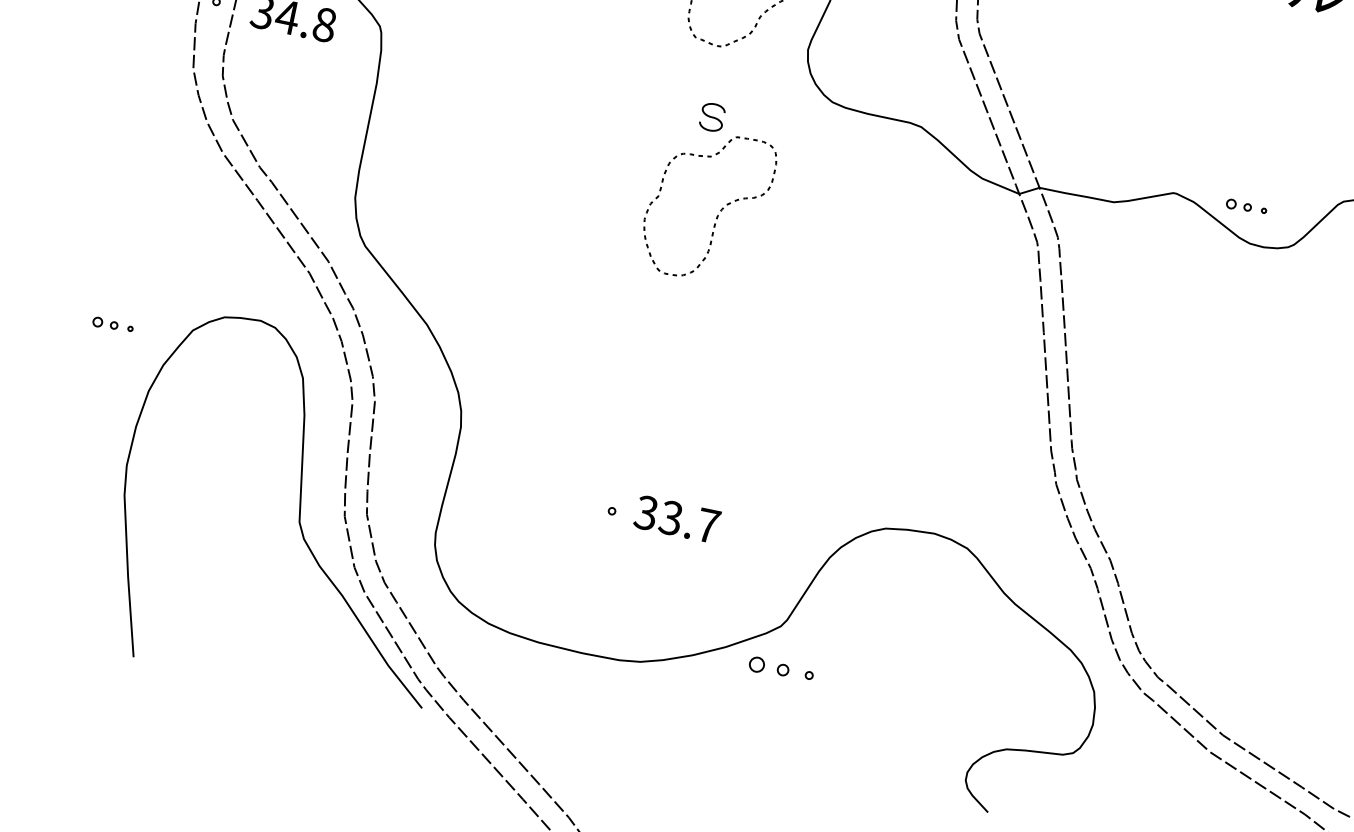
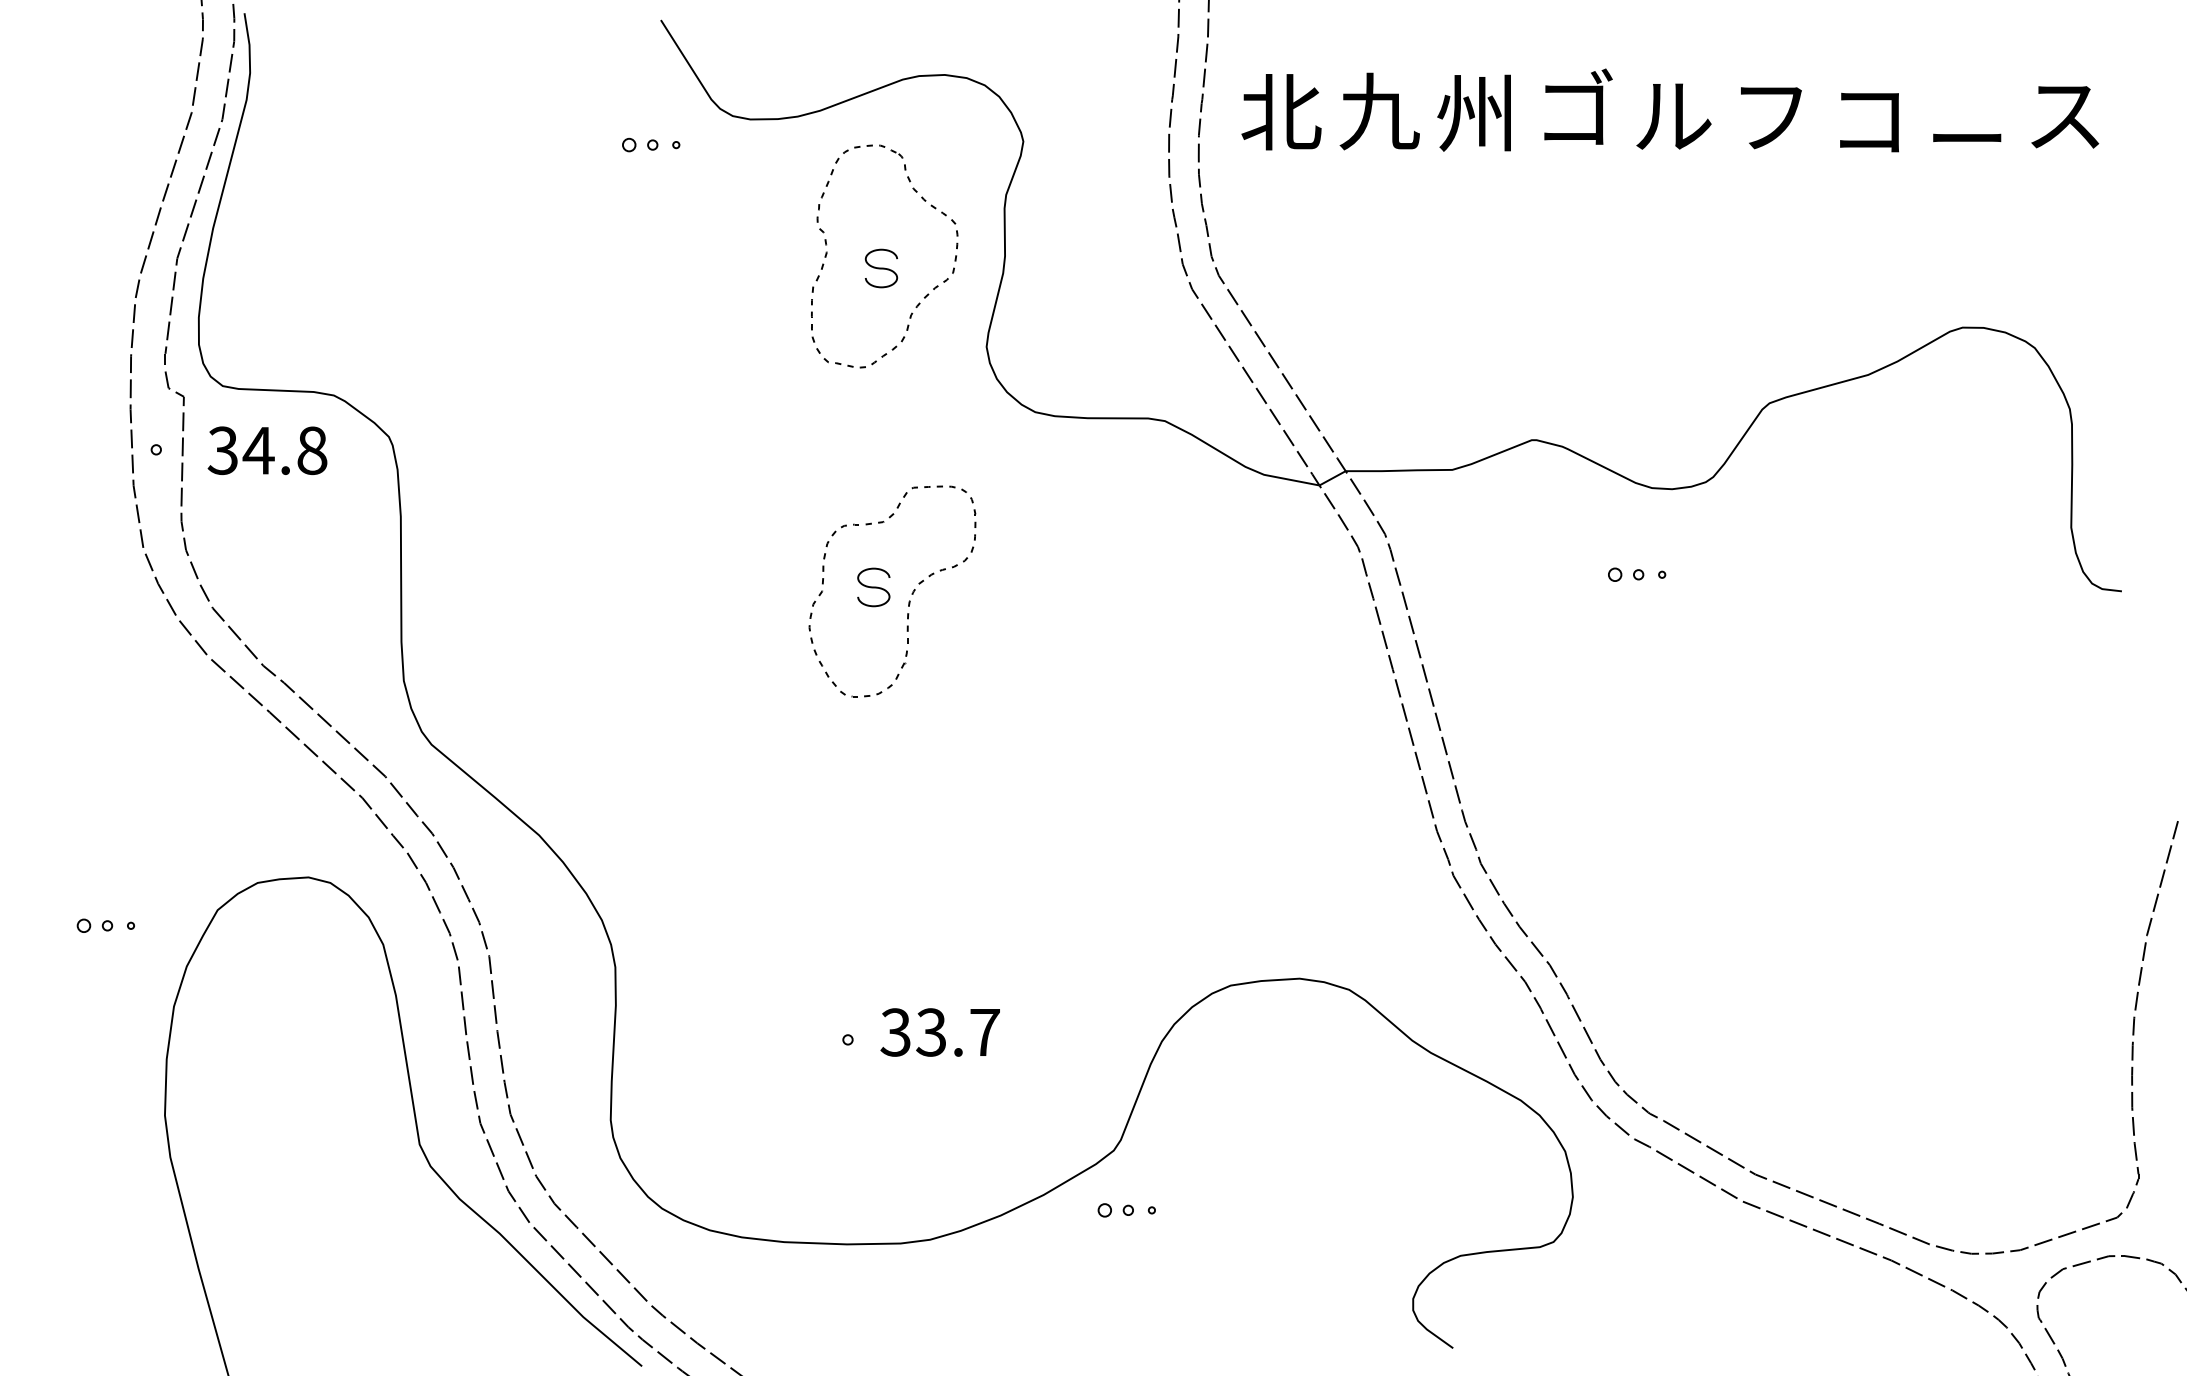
part: (712, 117) -> (873, 587), moved
part: (1246, 207) -> (1637, 574), moved
part: (780, 669) -> (1126, 1210), size x0.62

